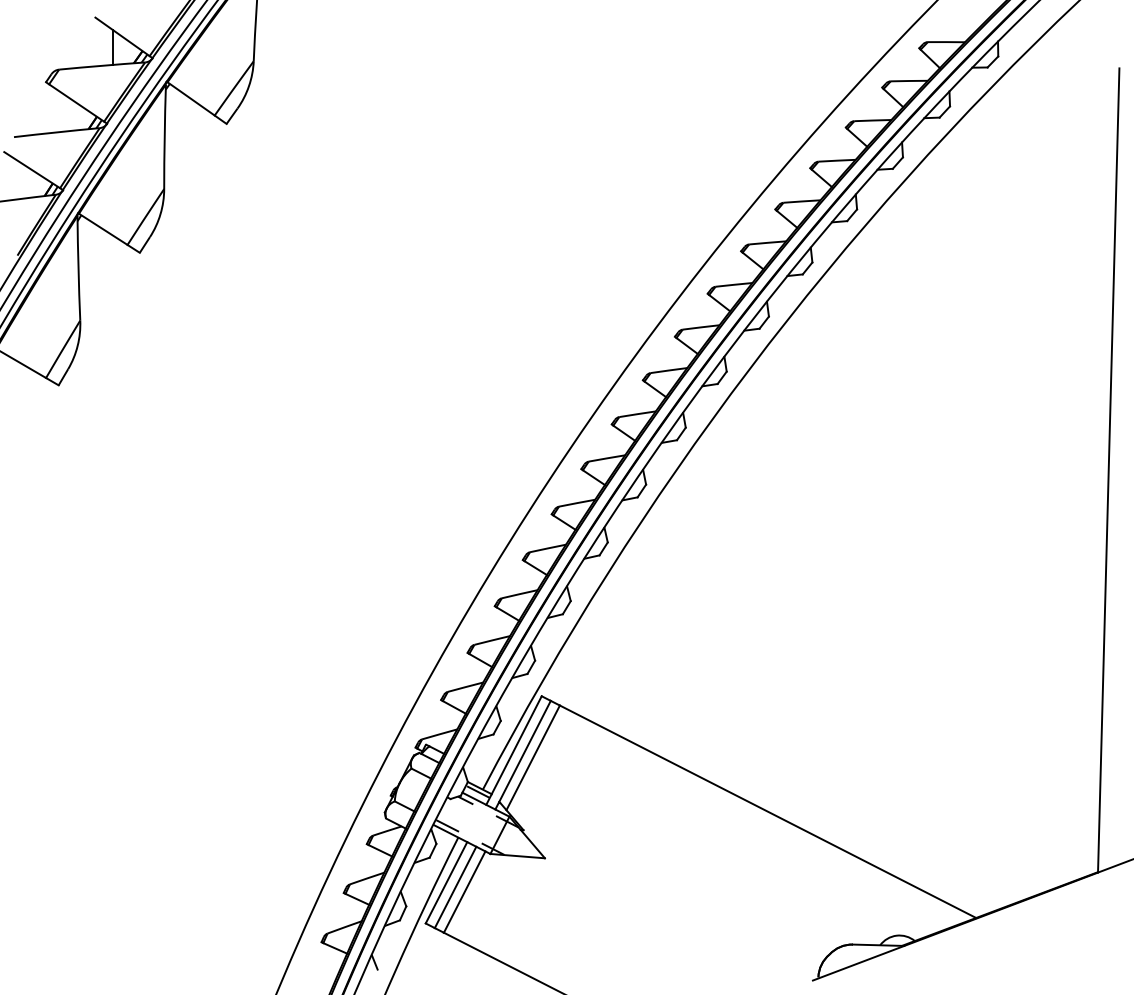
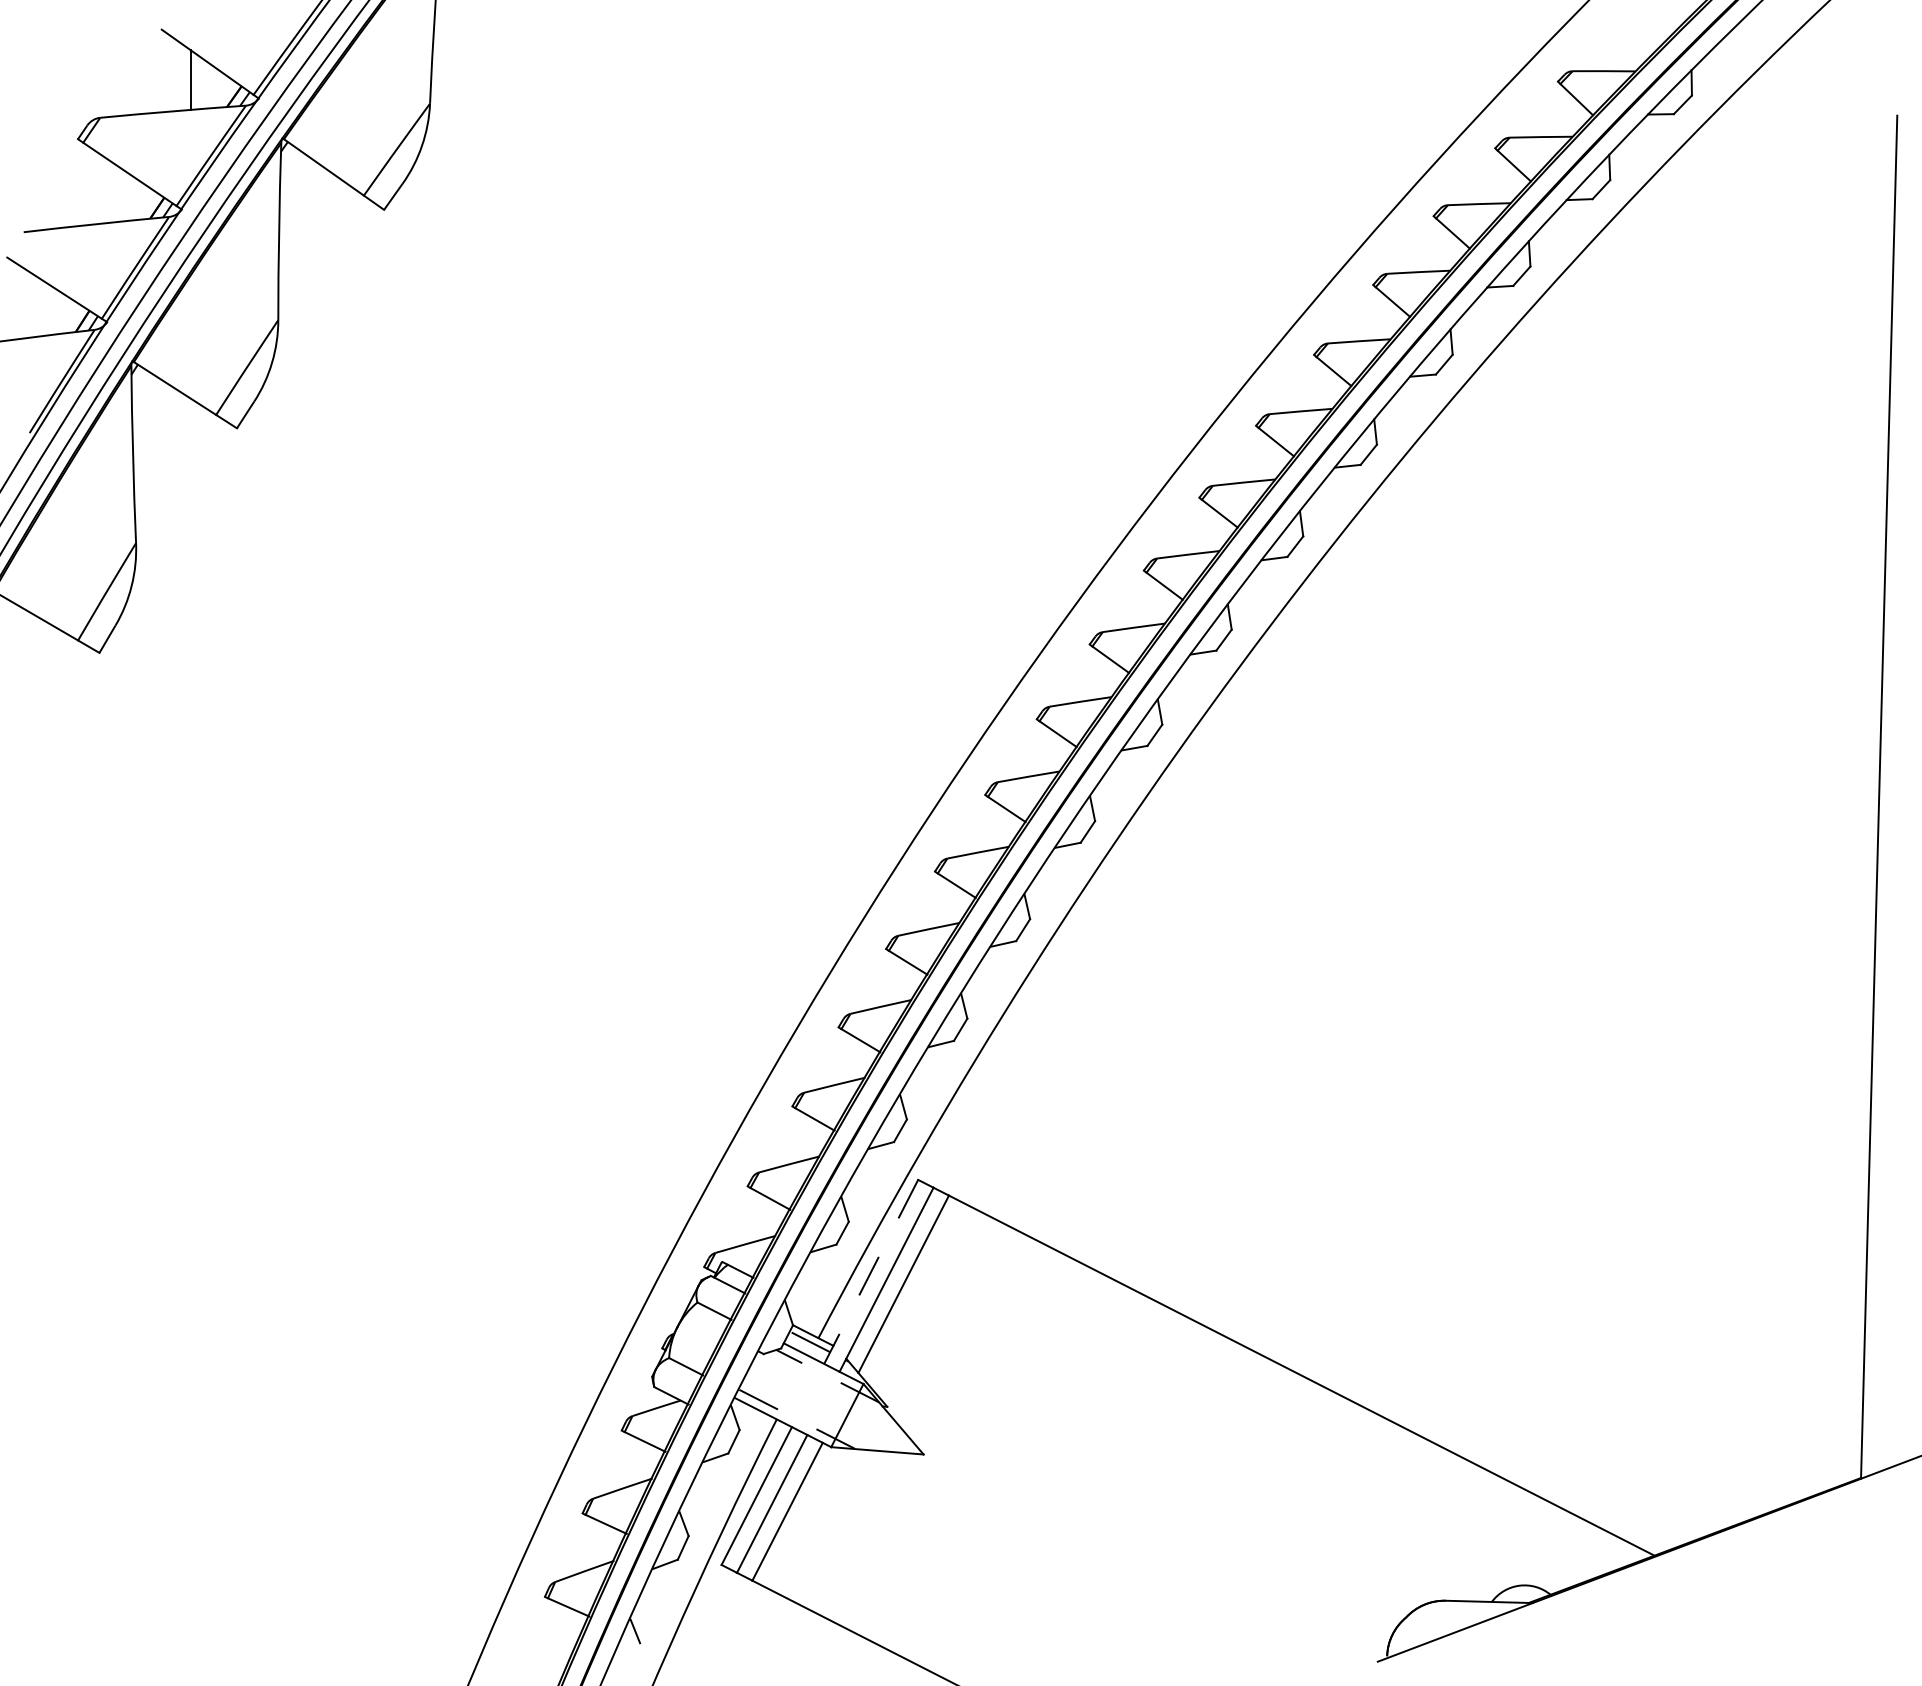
line: (514, 750) -> (872, 1271), solid -> dashed

